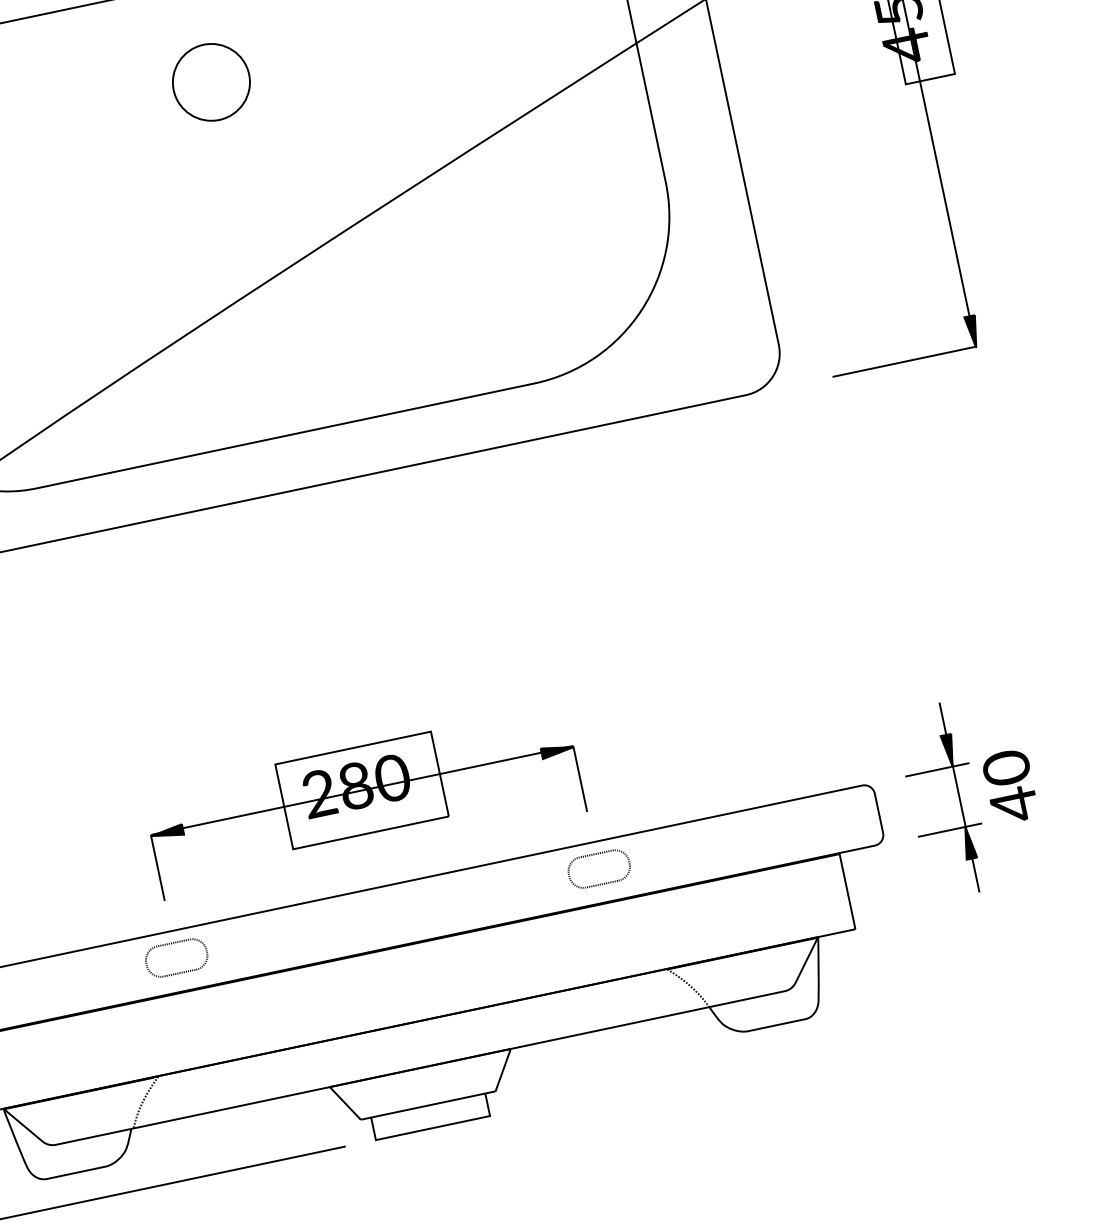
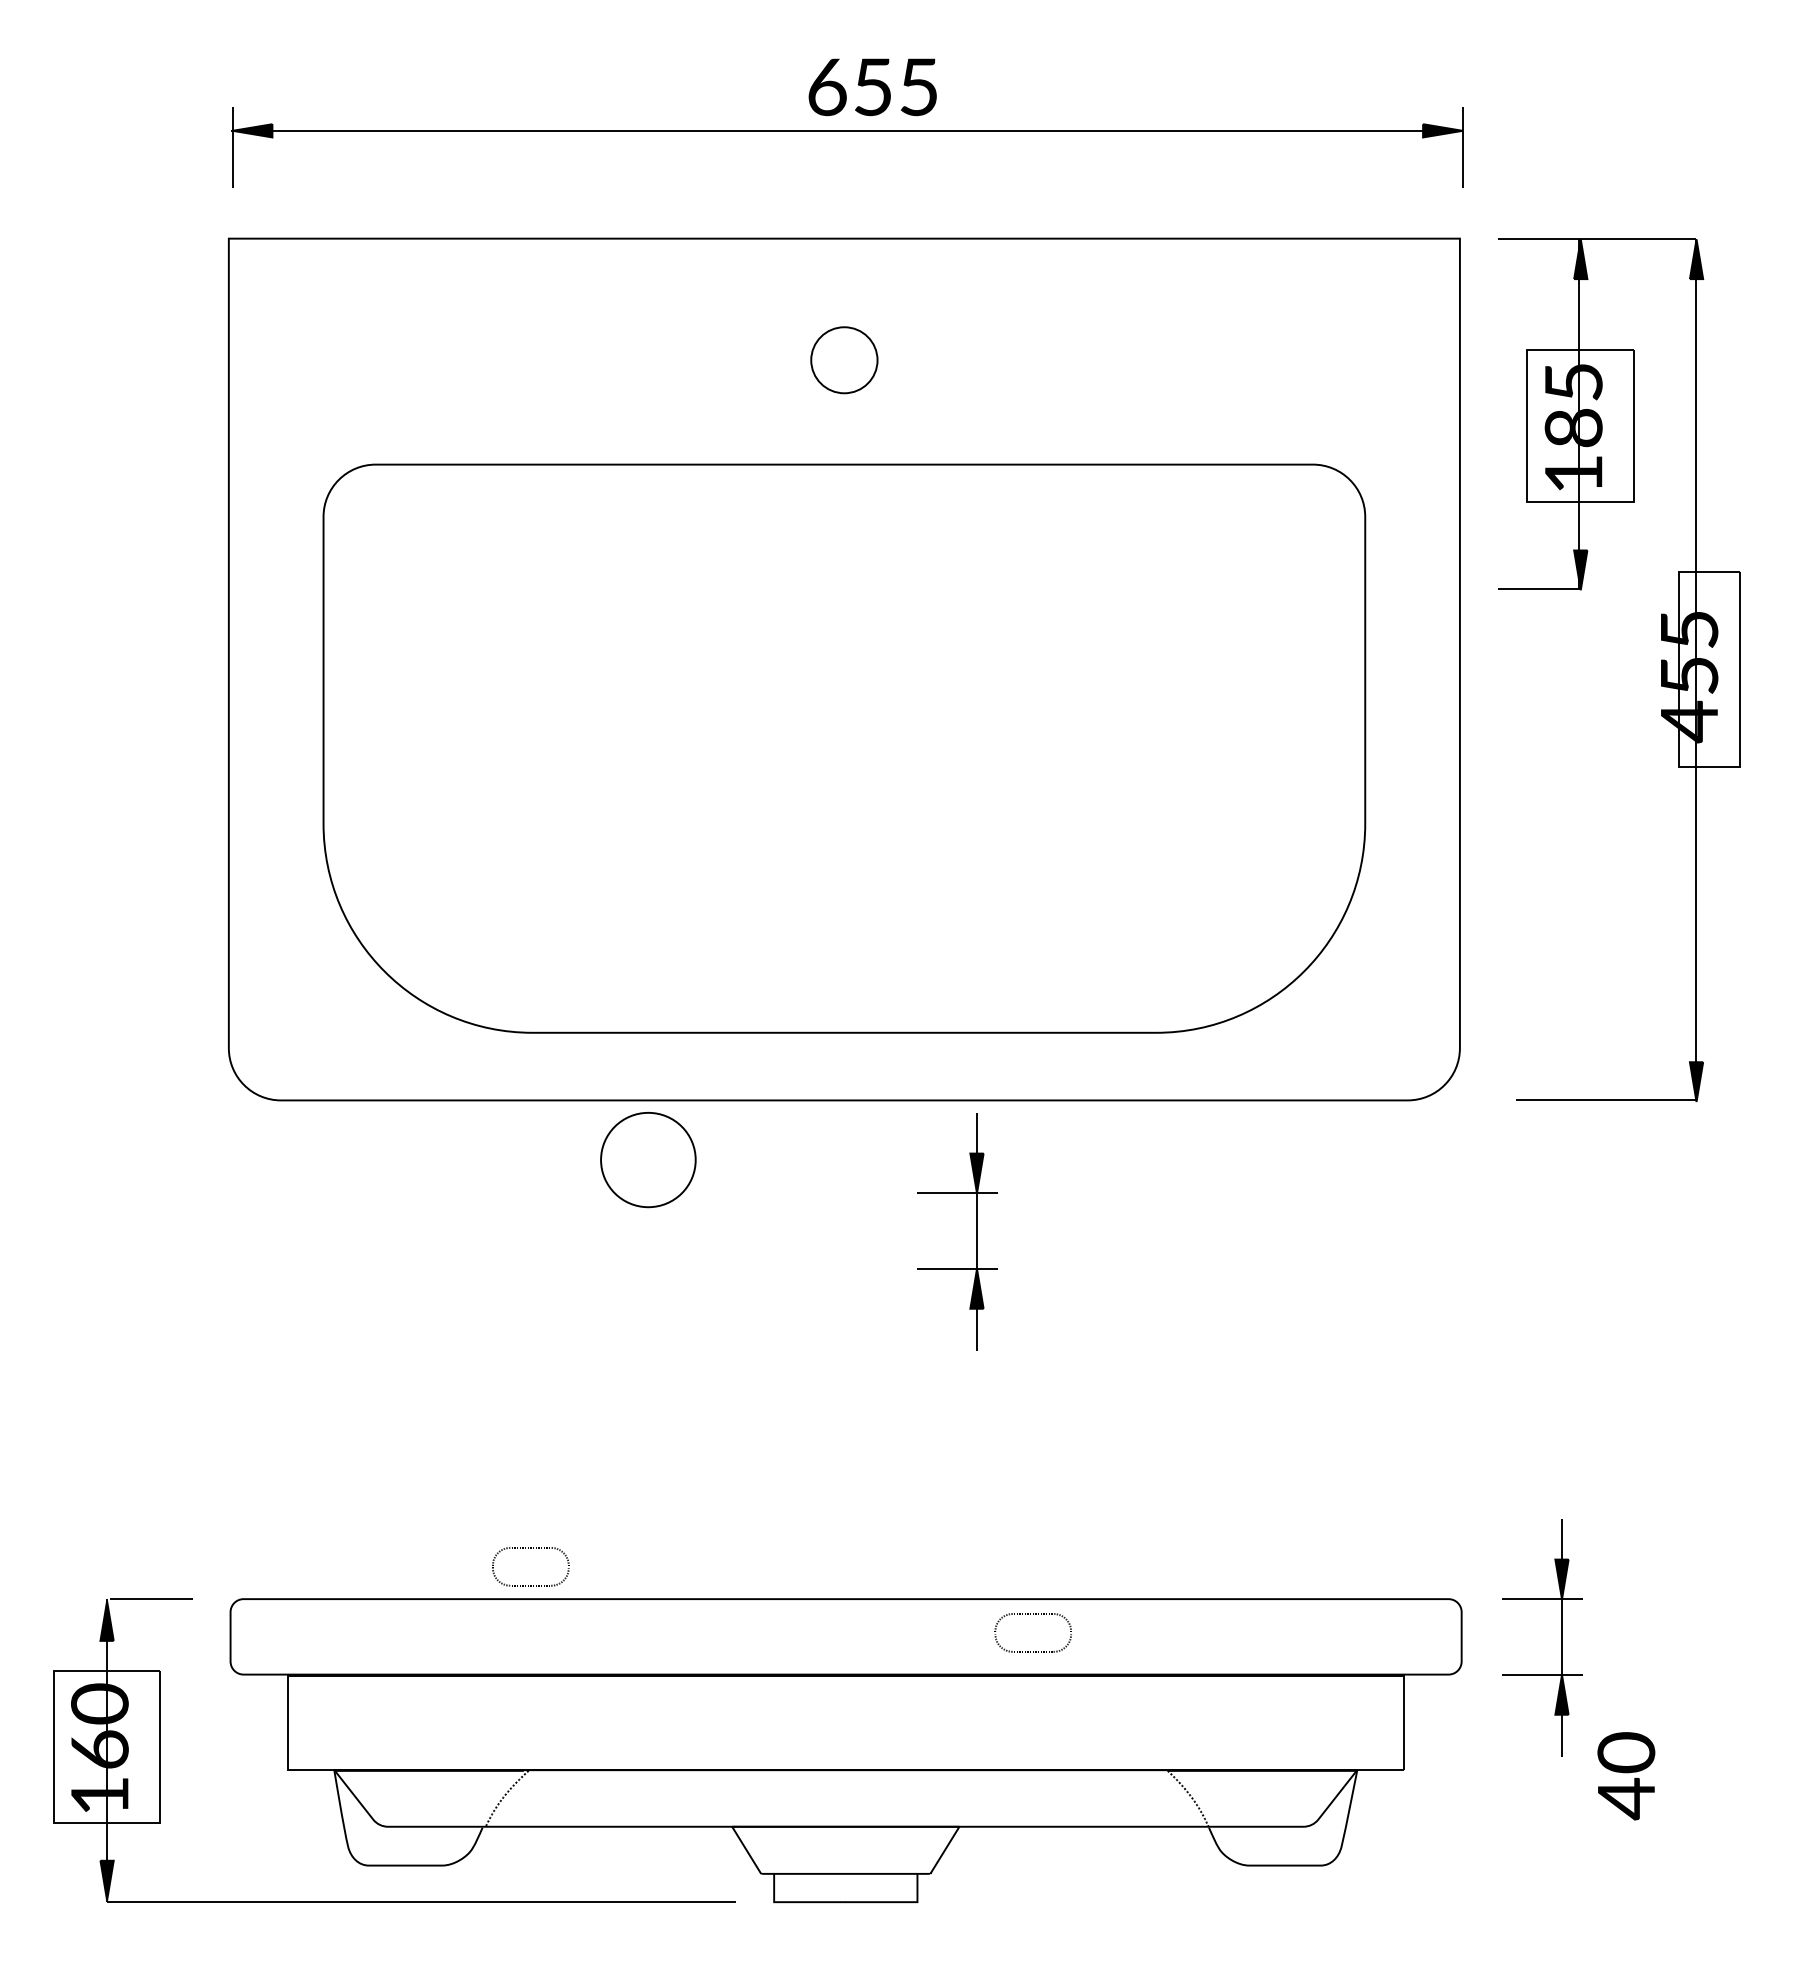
part: (211, 82) -> (648, 1160), moved
part: (424, 571) -> (976, 1231), added
text: (1010, 787) -> (1626, 1776), moved
part: (363, 801) -> (845, 1492), removed
part: (596, 854) -> (1033, 1614), moved
part: (173, 943) -> (530, 1548), moved

